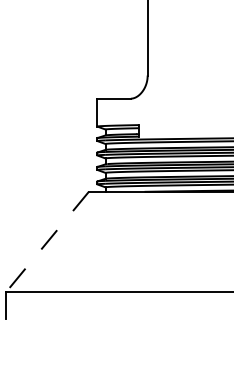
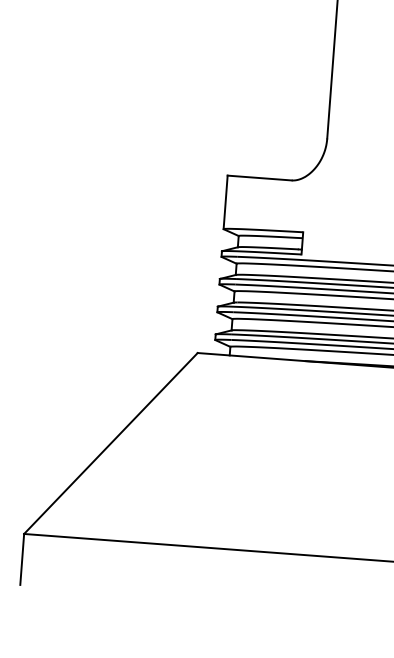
line: (47, 242) -> (111, 444), dashed -> solid

